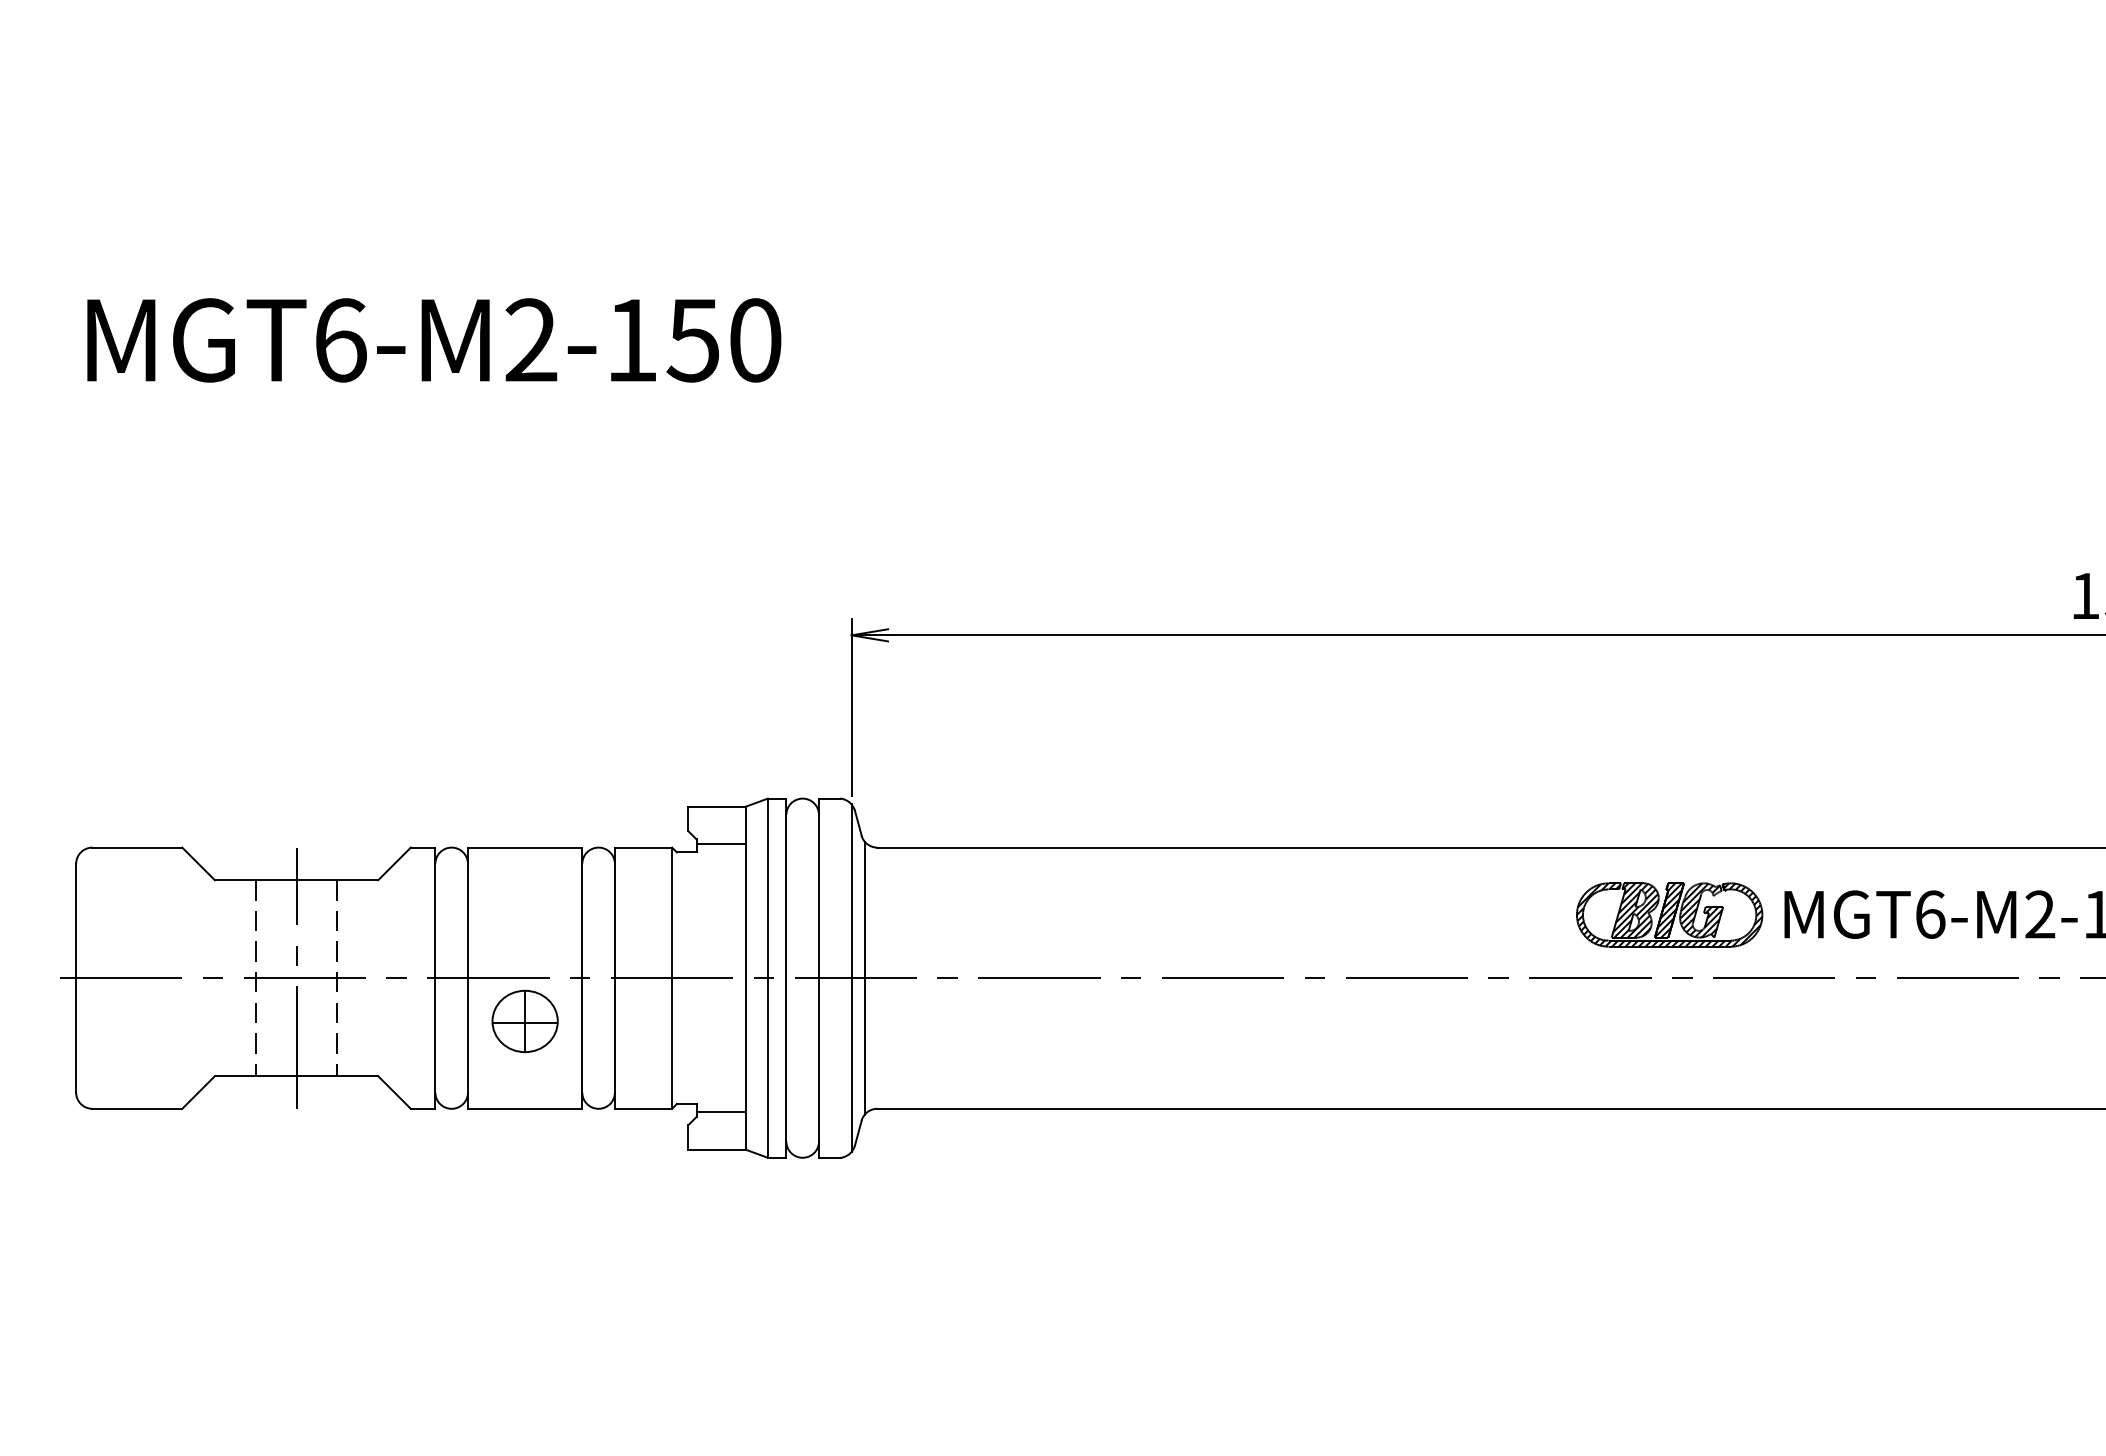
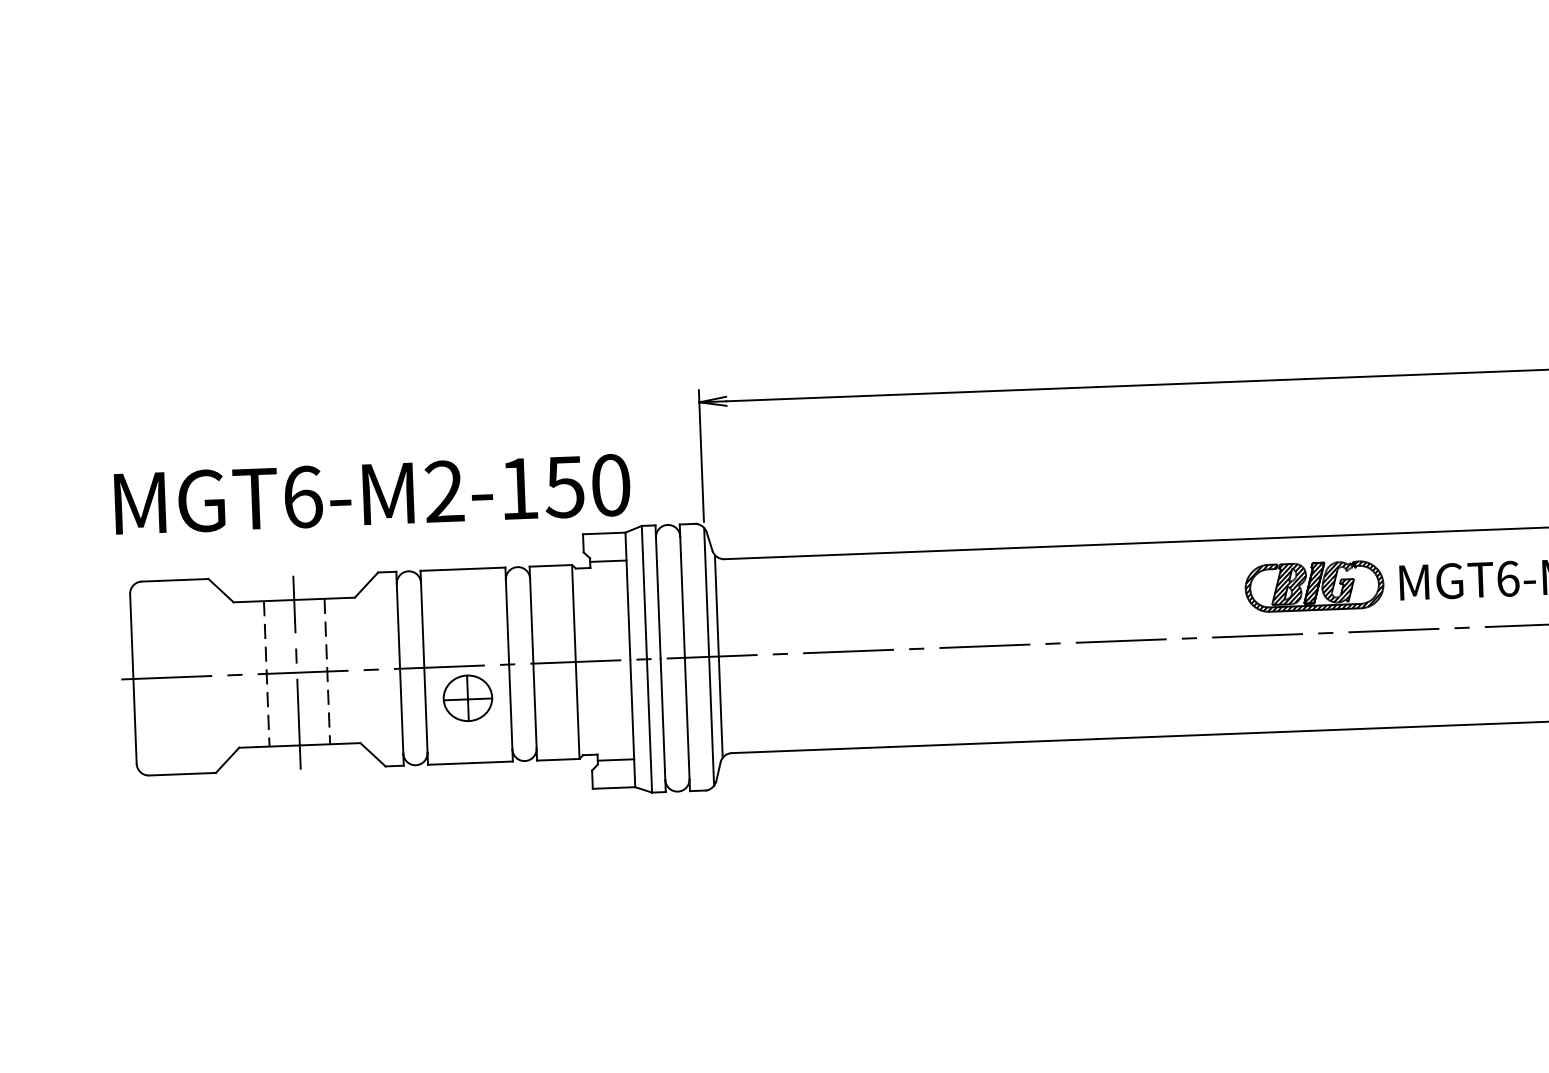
text: (434, 340) -> (372, 494), moved

